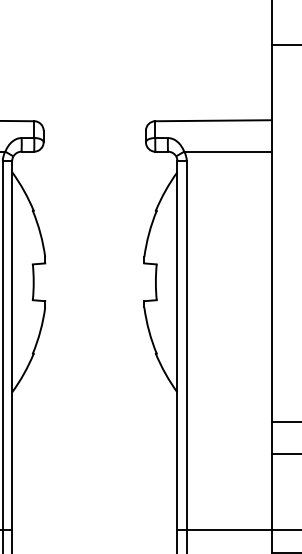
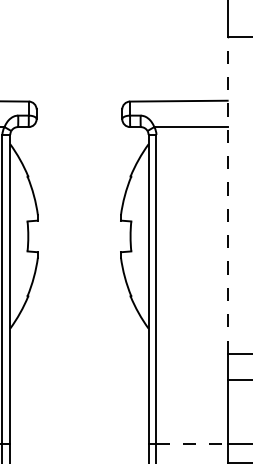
line: (271, 233) -> (227, 195), solid -> dashed
line: (229, 529) -> (192, 443), solid -> dashed

